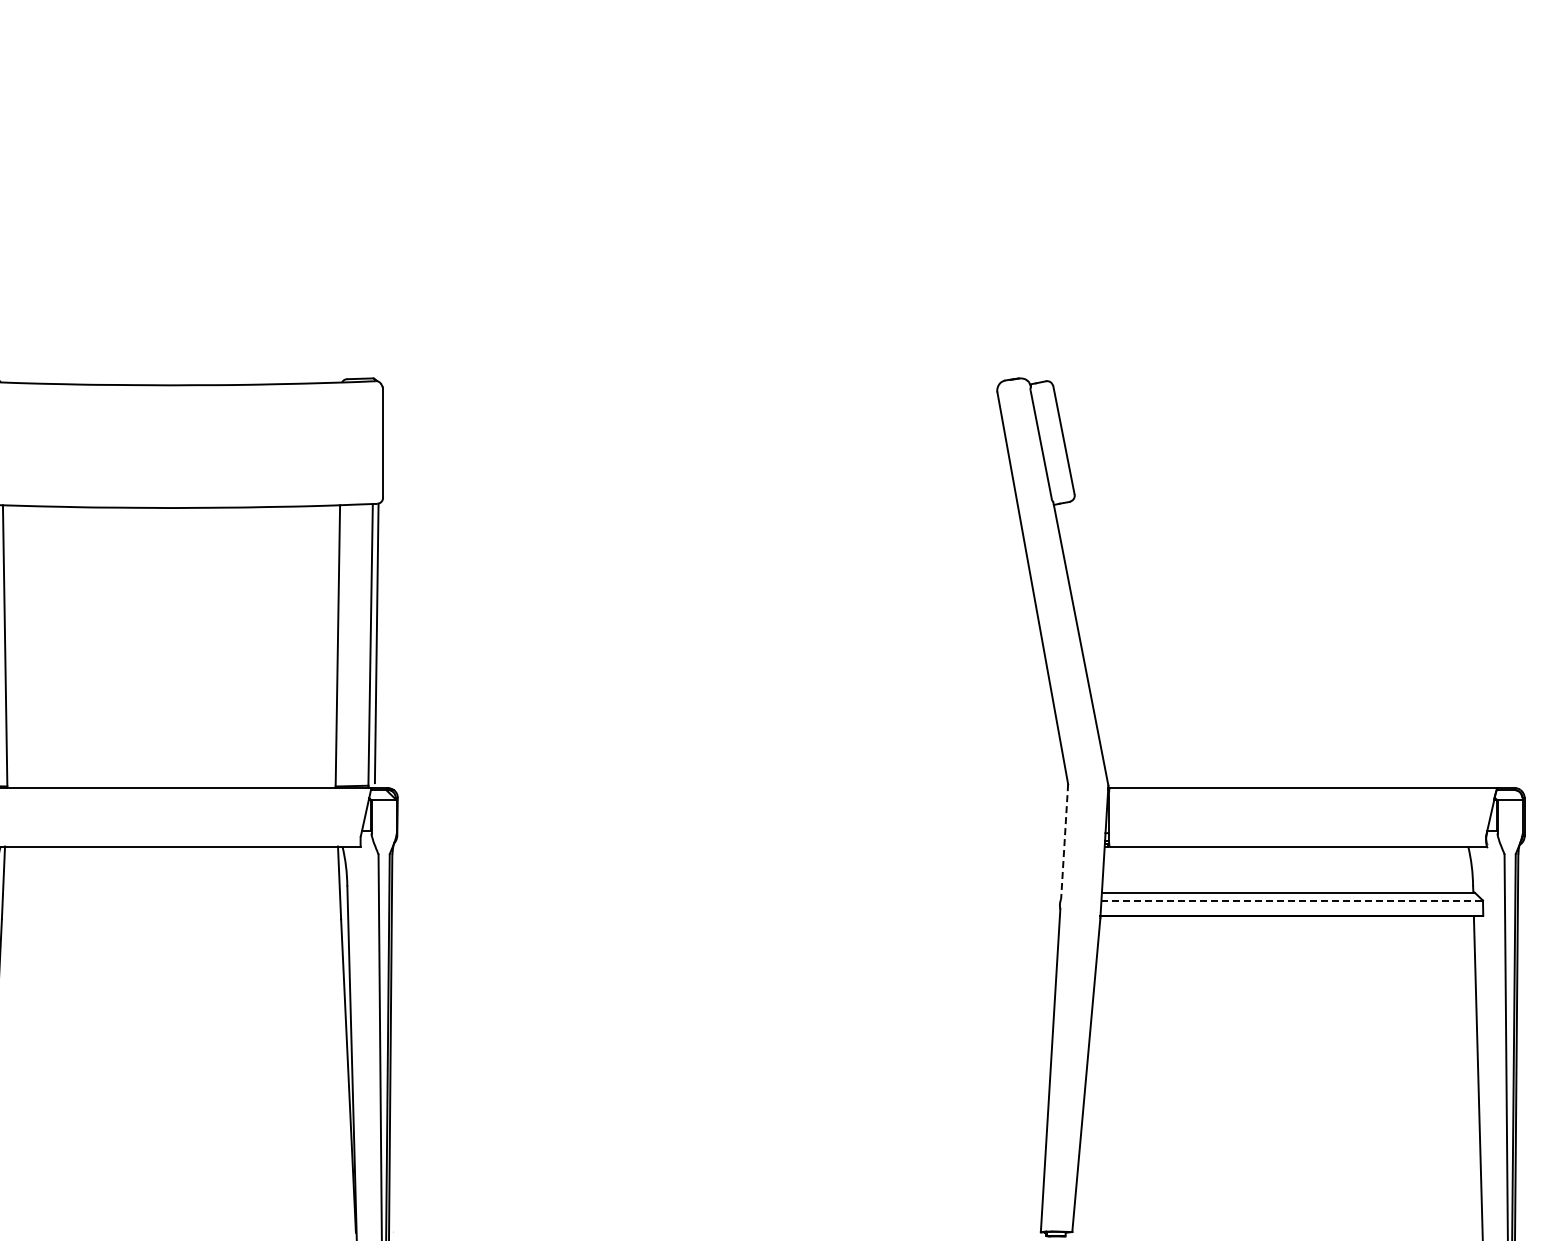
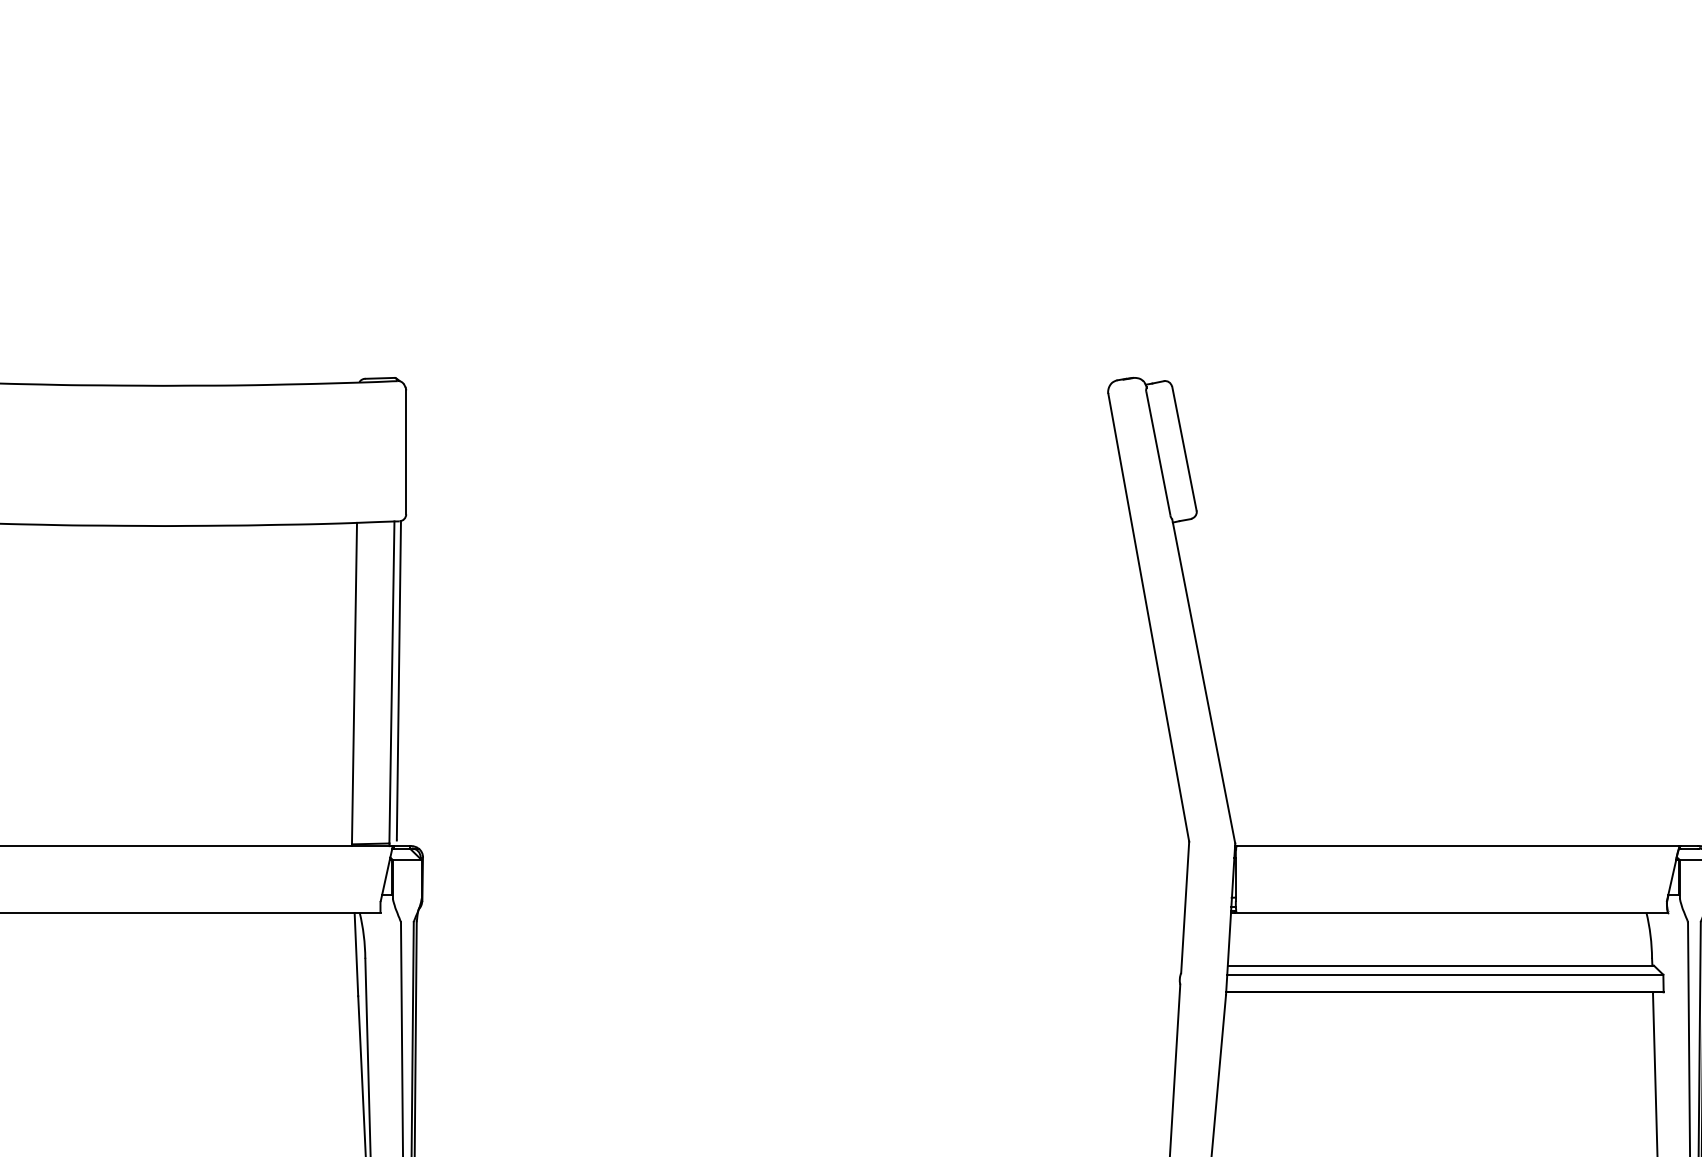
line: (1064, 841) -> (1185, 907), dashed -> solid
line: (1292, 900) -> (1445, 974), dashed -> solid

